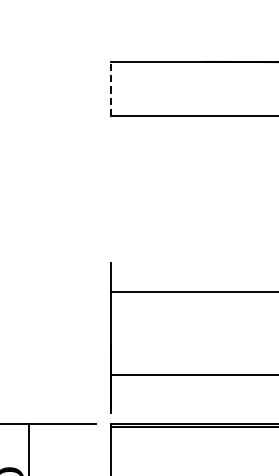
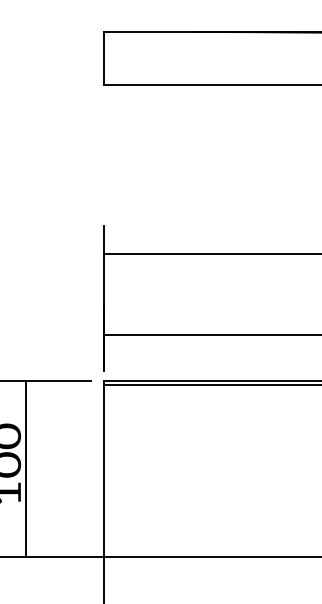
line: (110, 88) -> (104, 57), dashed -> solid

